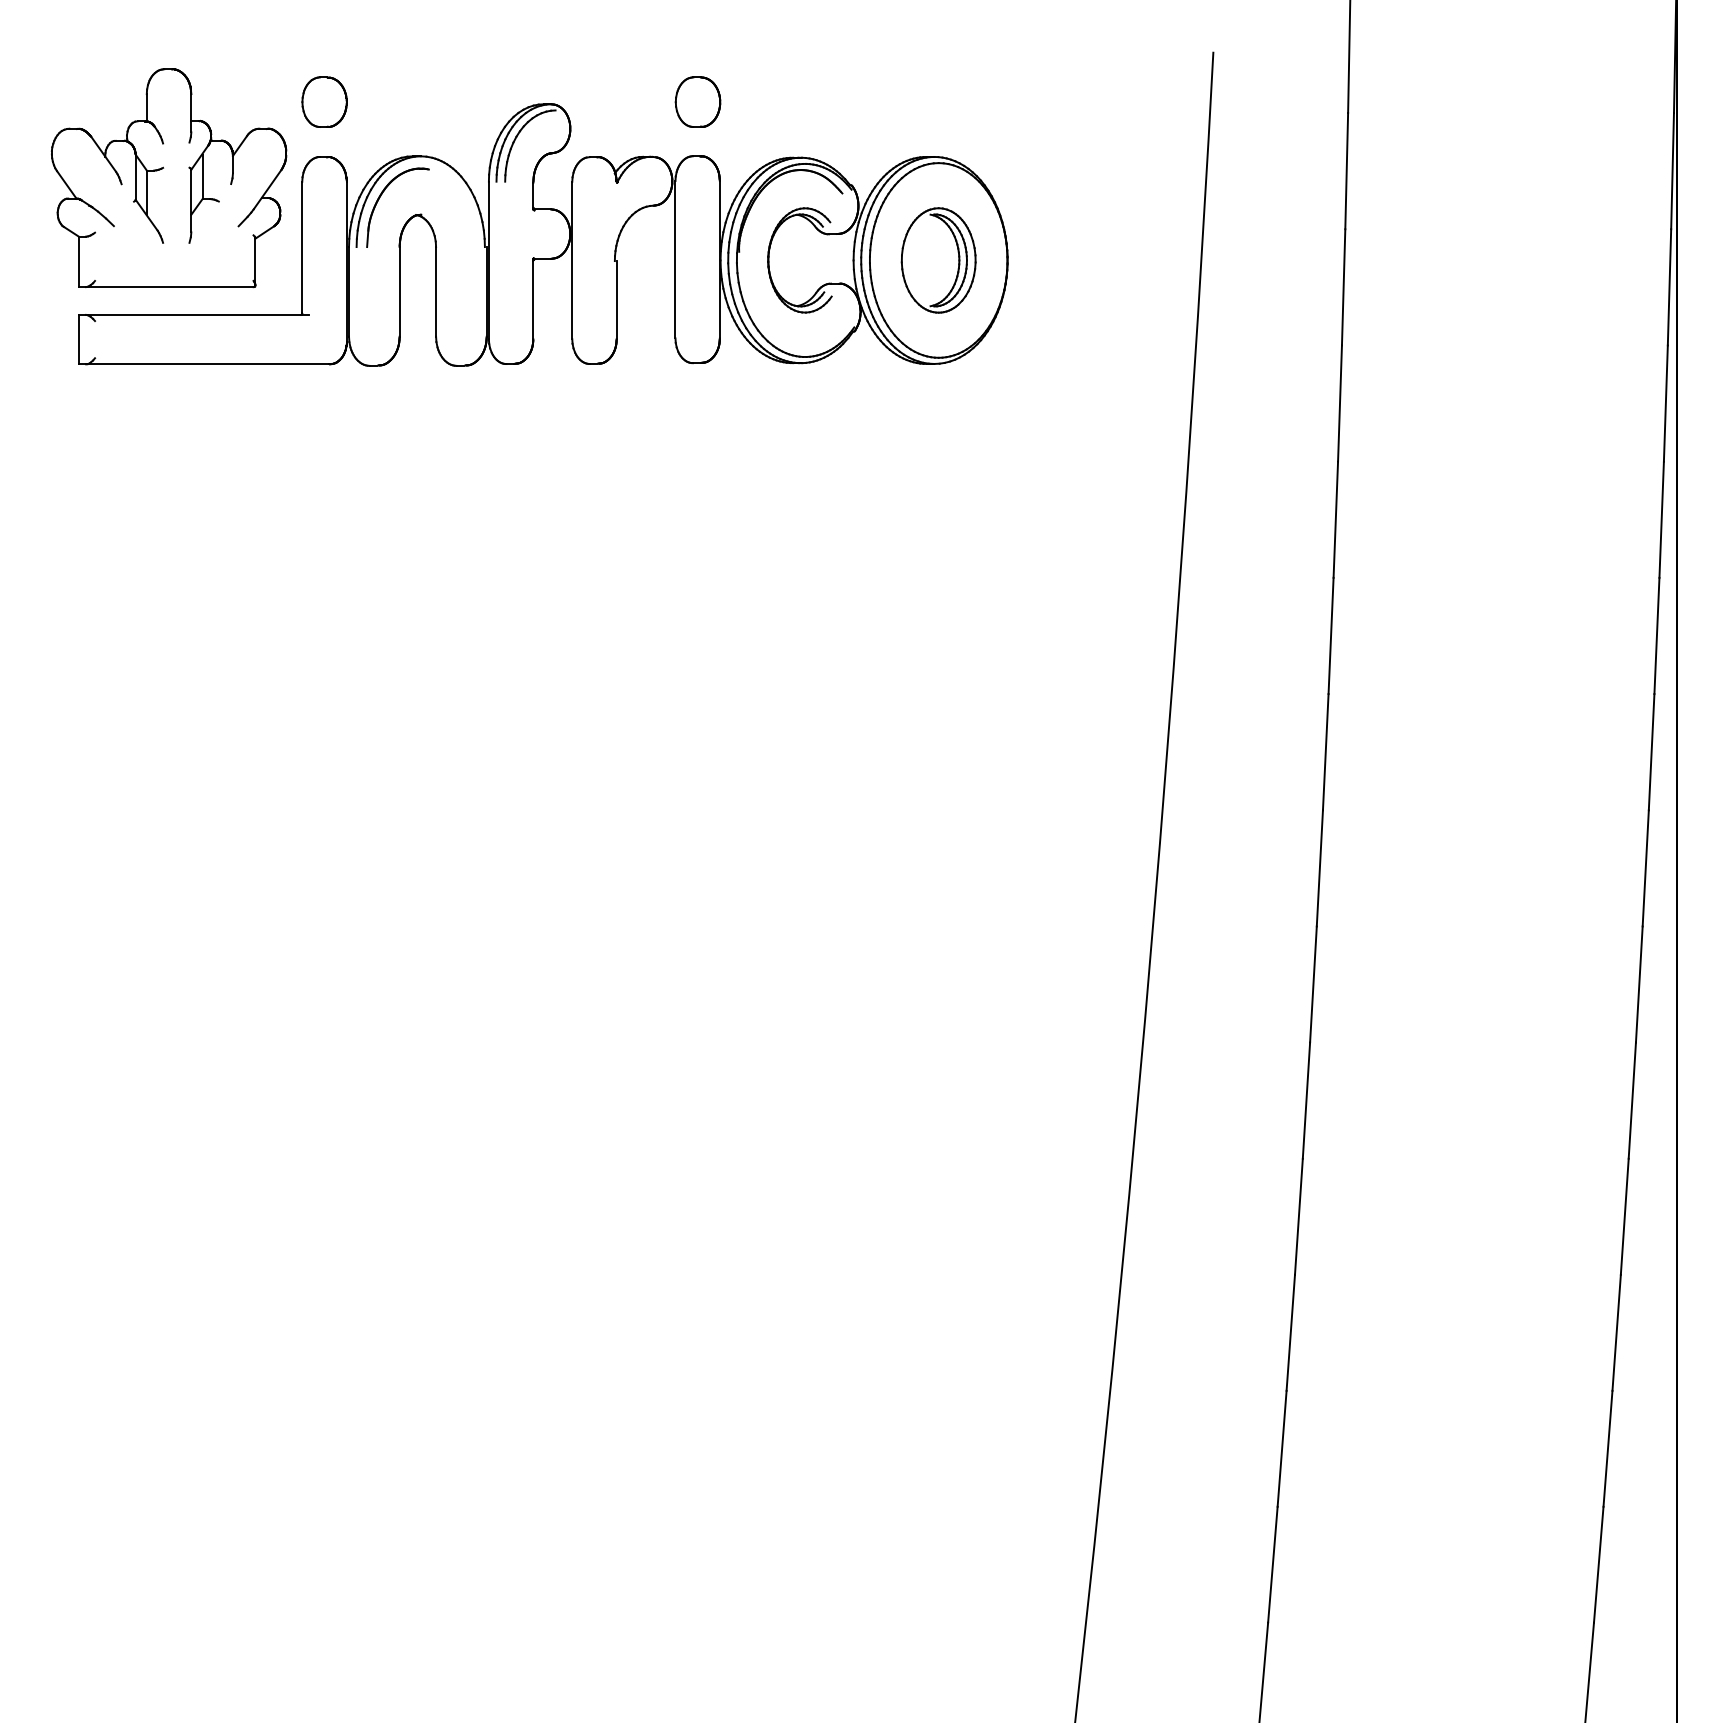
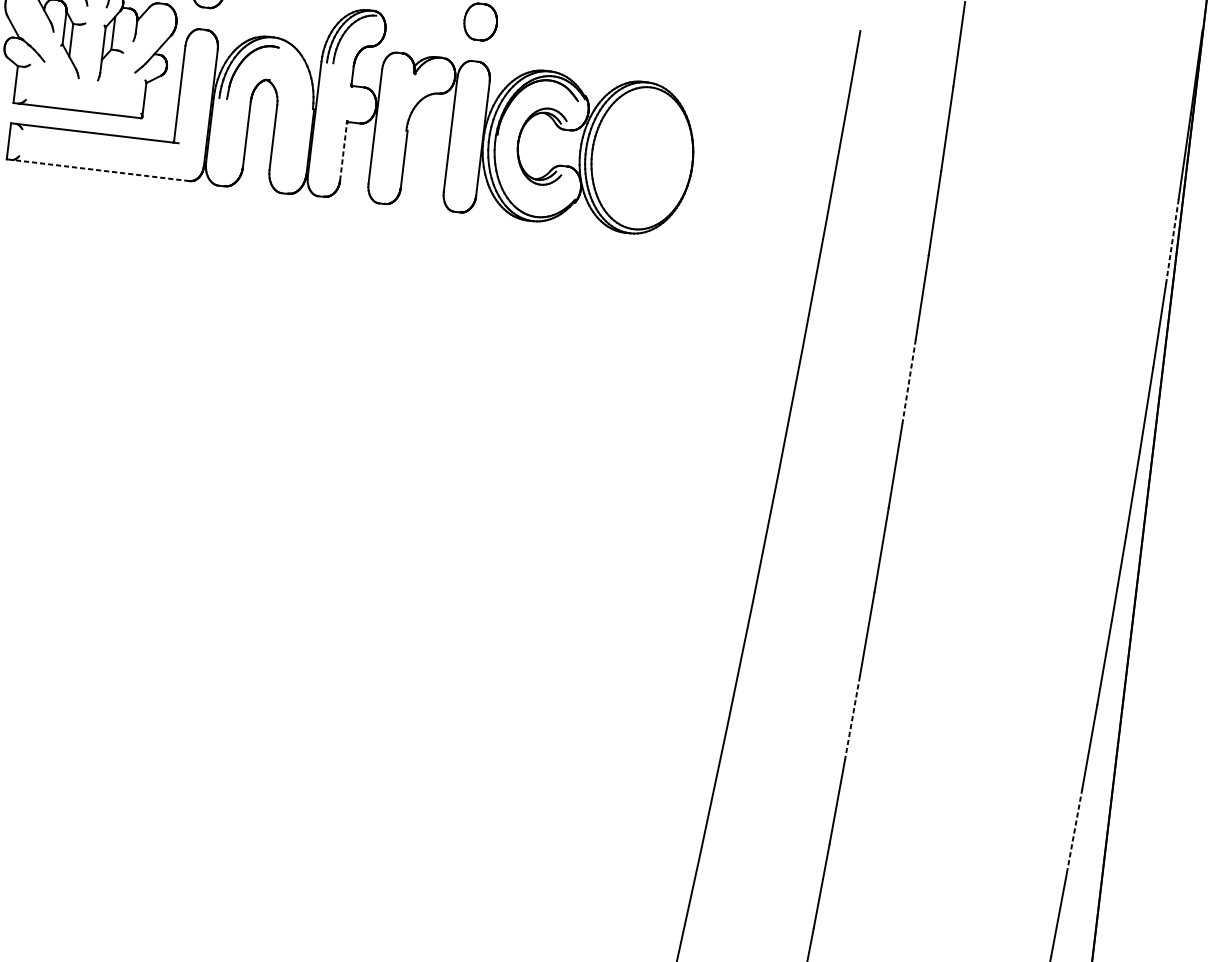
part: (938, 260) -> (642, 158), removed
line: (1669, 287) -> (1172, 241), solid -> dashed
line: (533, 299) -> (343, 151), solid -> dashed
line: (207, 364) -> (100, 170), solid -> dashed
line: (1335, 520) -> (908, 382), solid -> dashed
line: (1313, 985) -> (852, 719), solid -> dashed
line: (1632, 1101) -> (1074, 831), solid -> dashed

